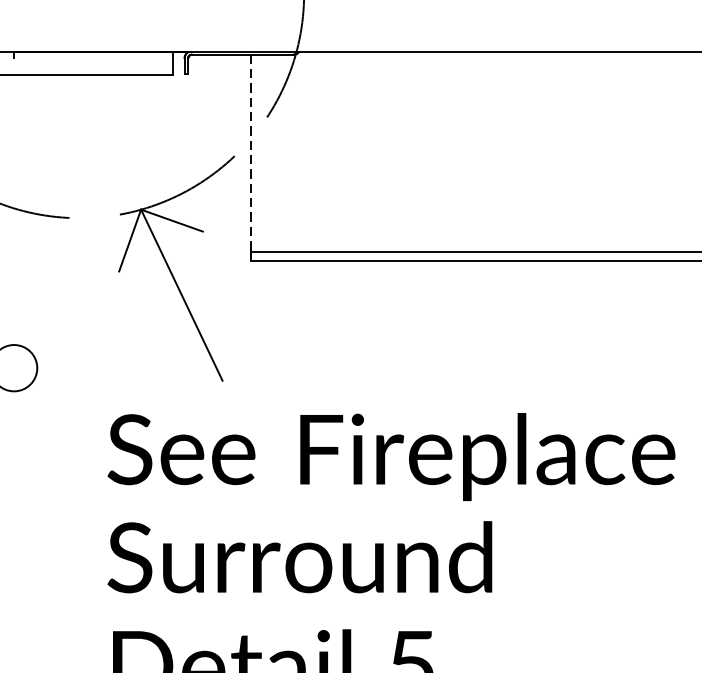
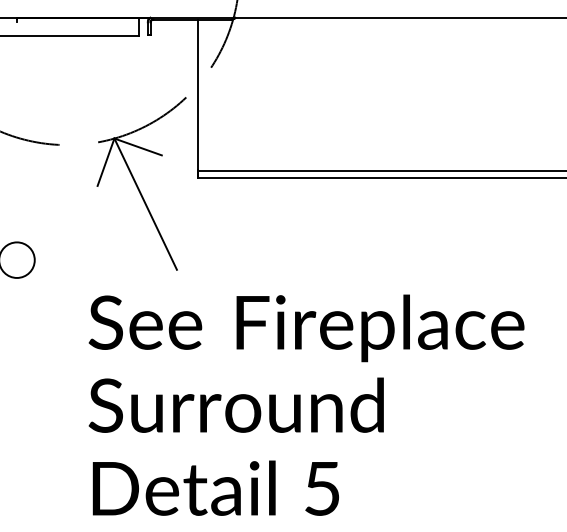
line: (250, 153) -> (198, 95), dashed -> solid

